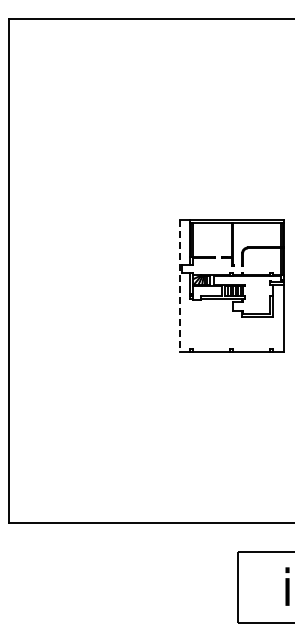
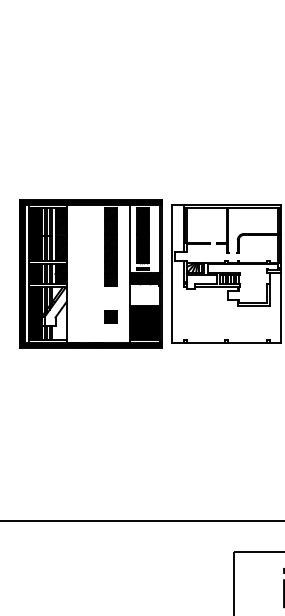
part: (101, 285) -> (90, 273), added
line: (179, 286) -> (172, 274), dashed -> solid

